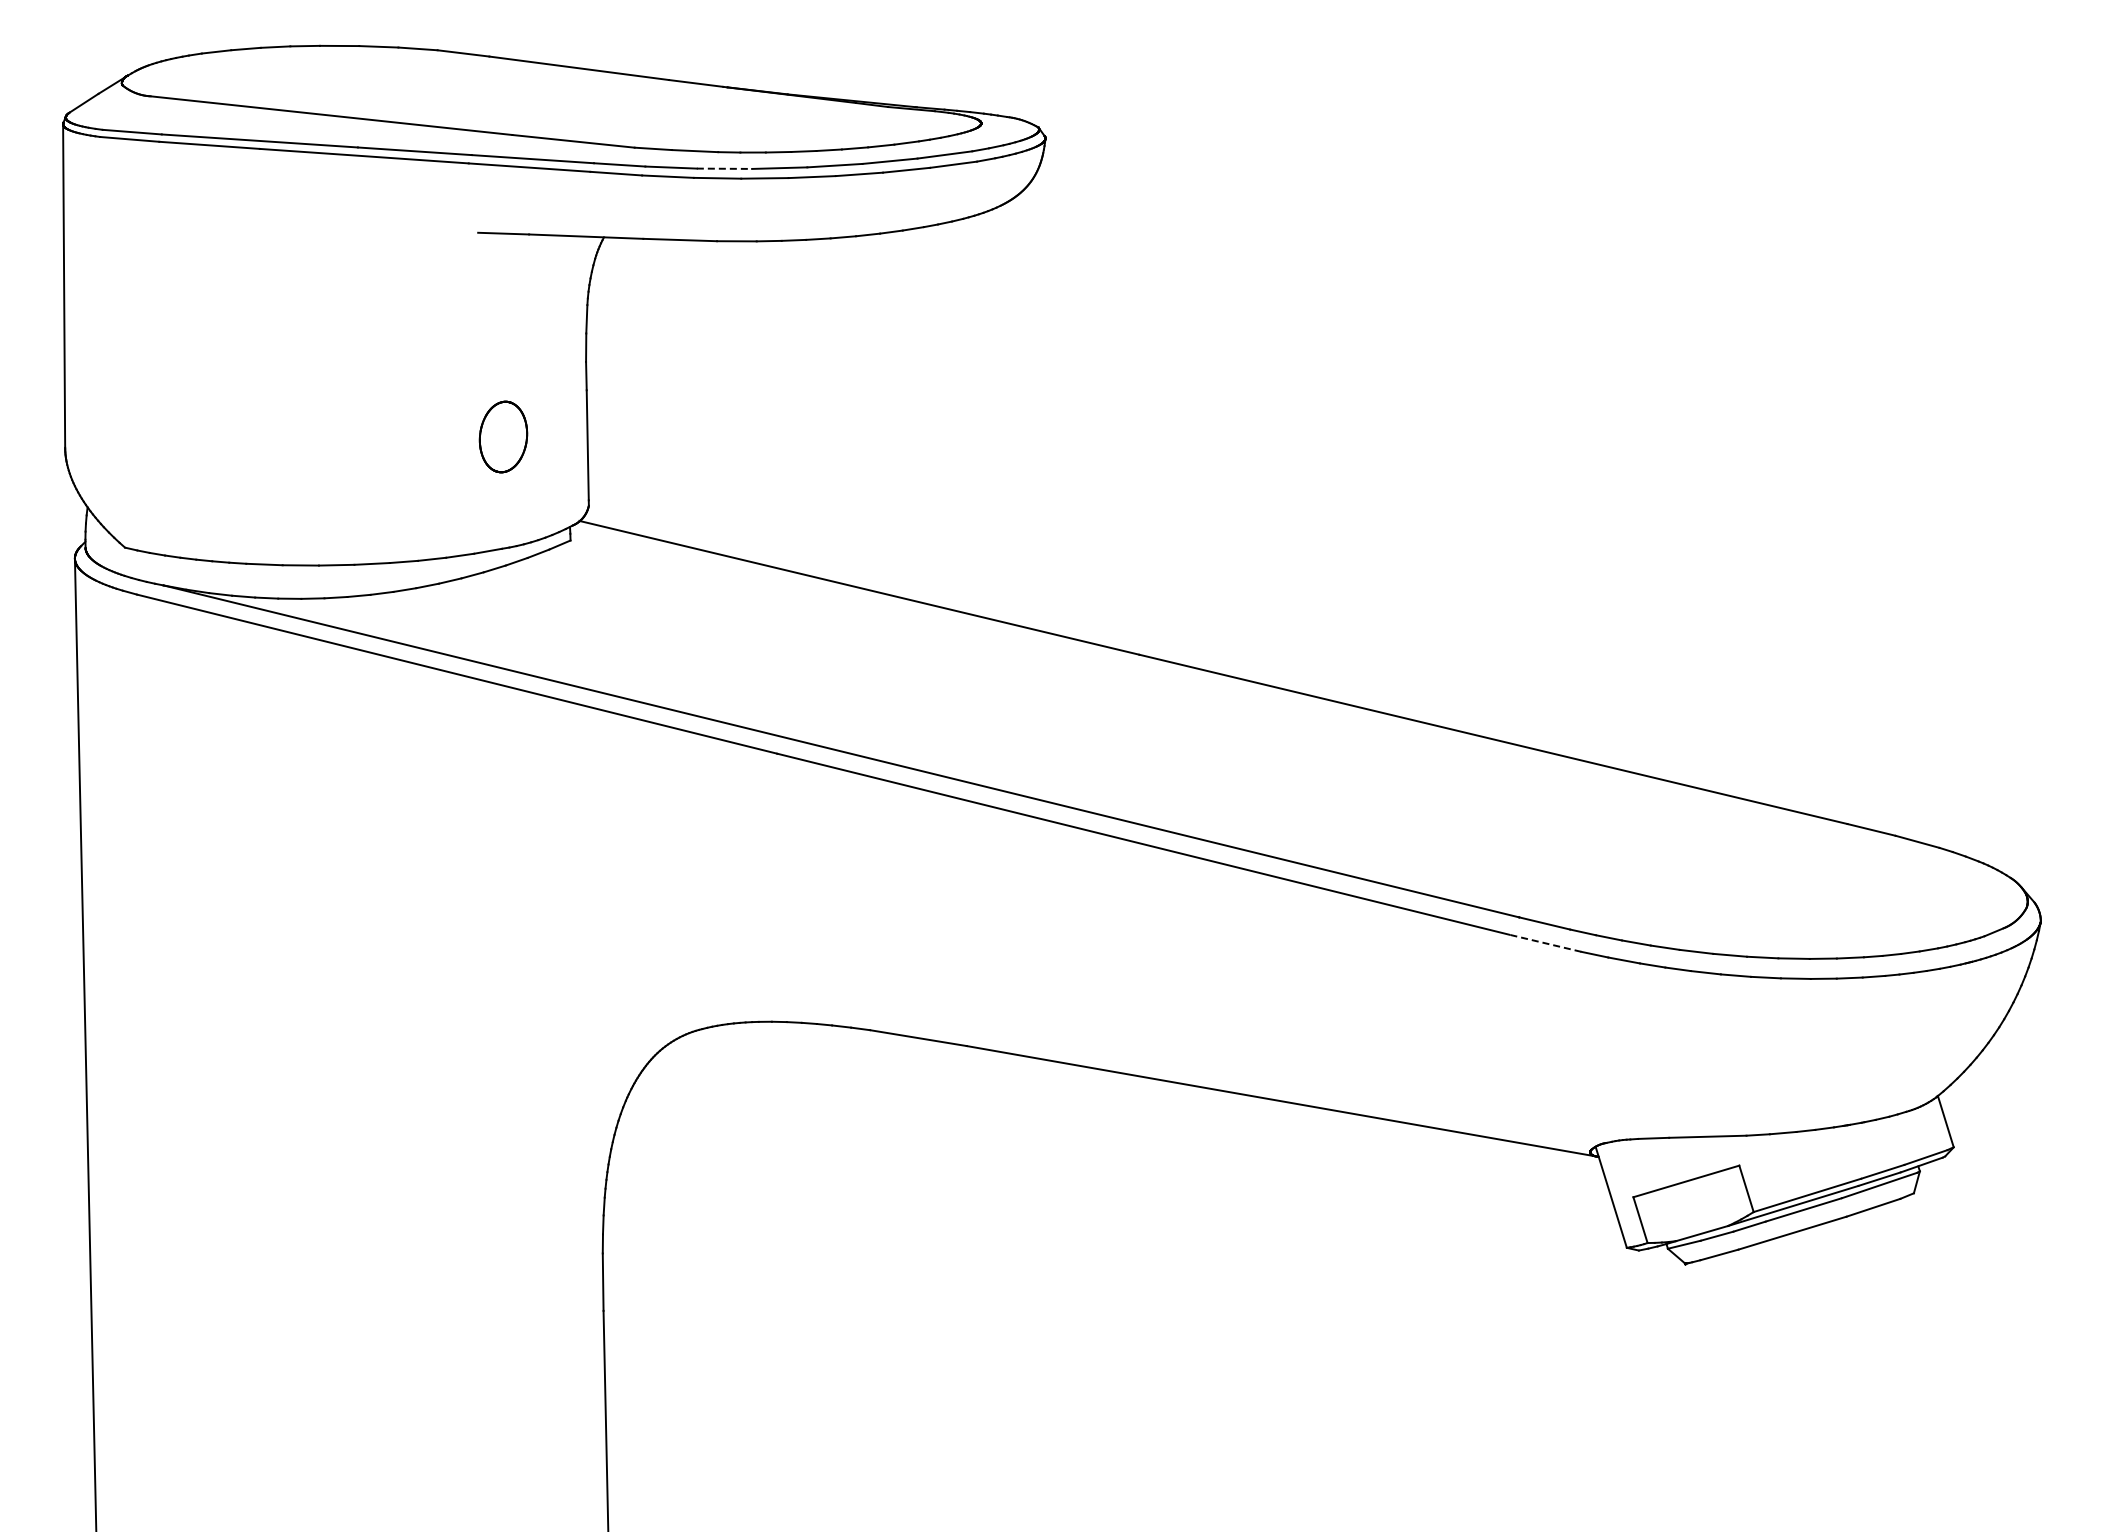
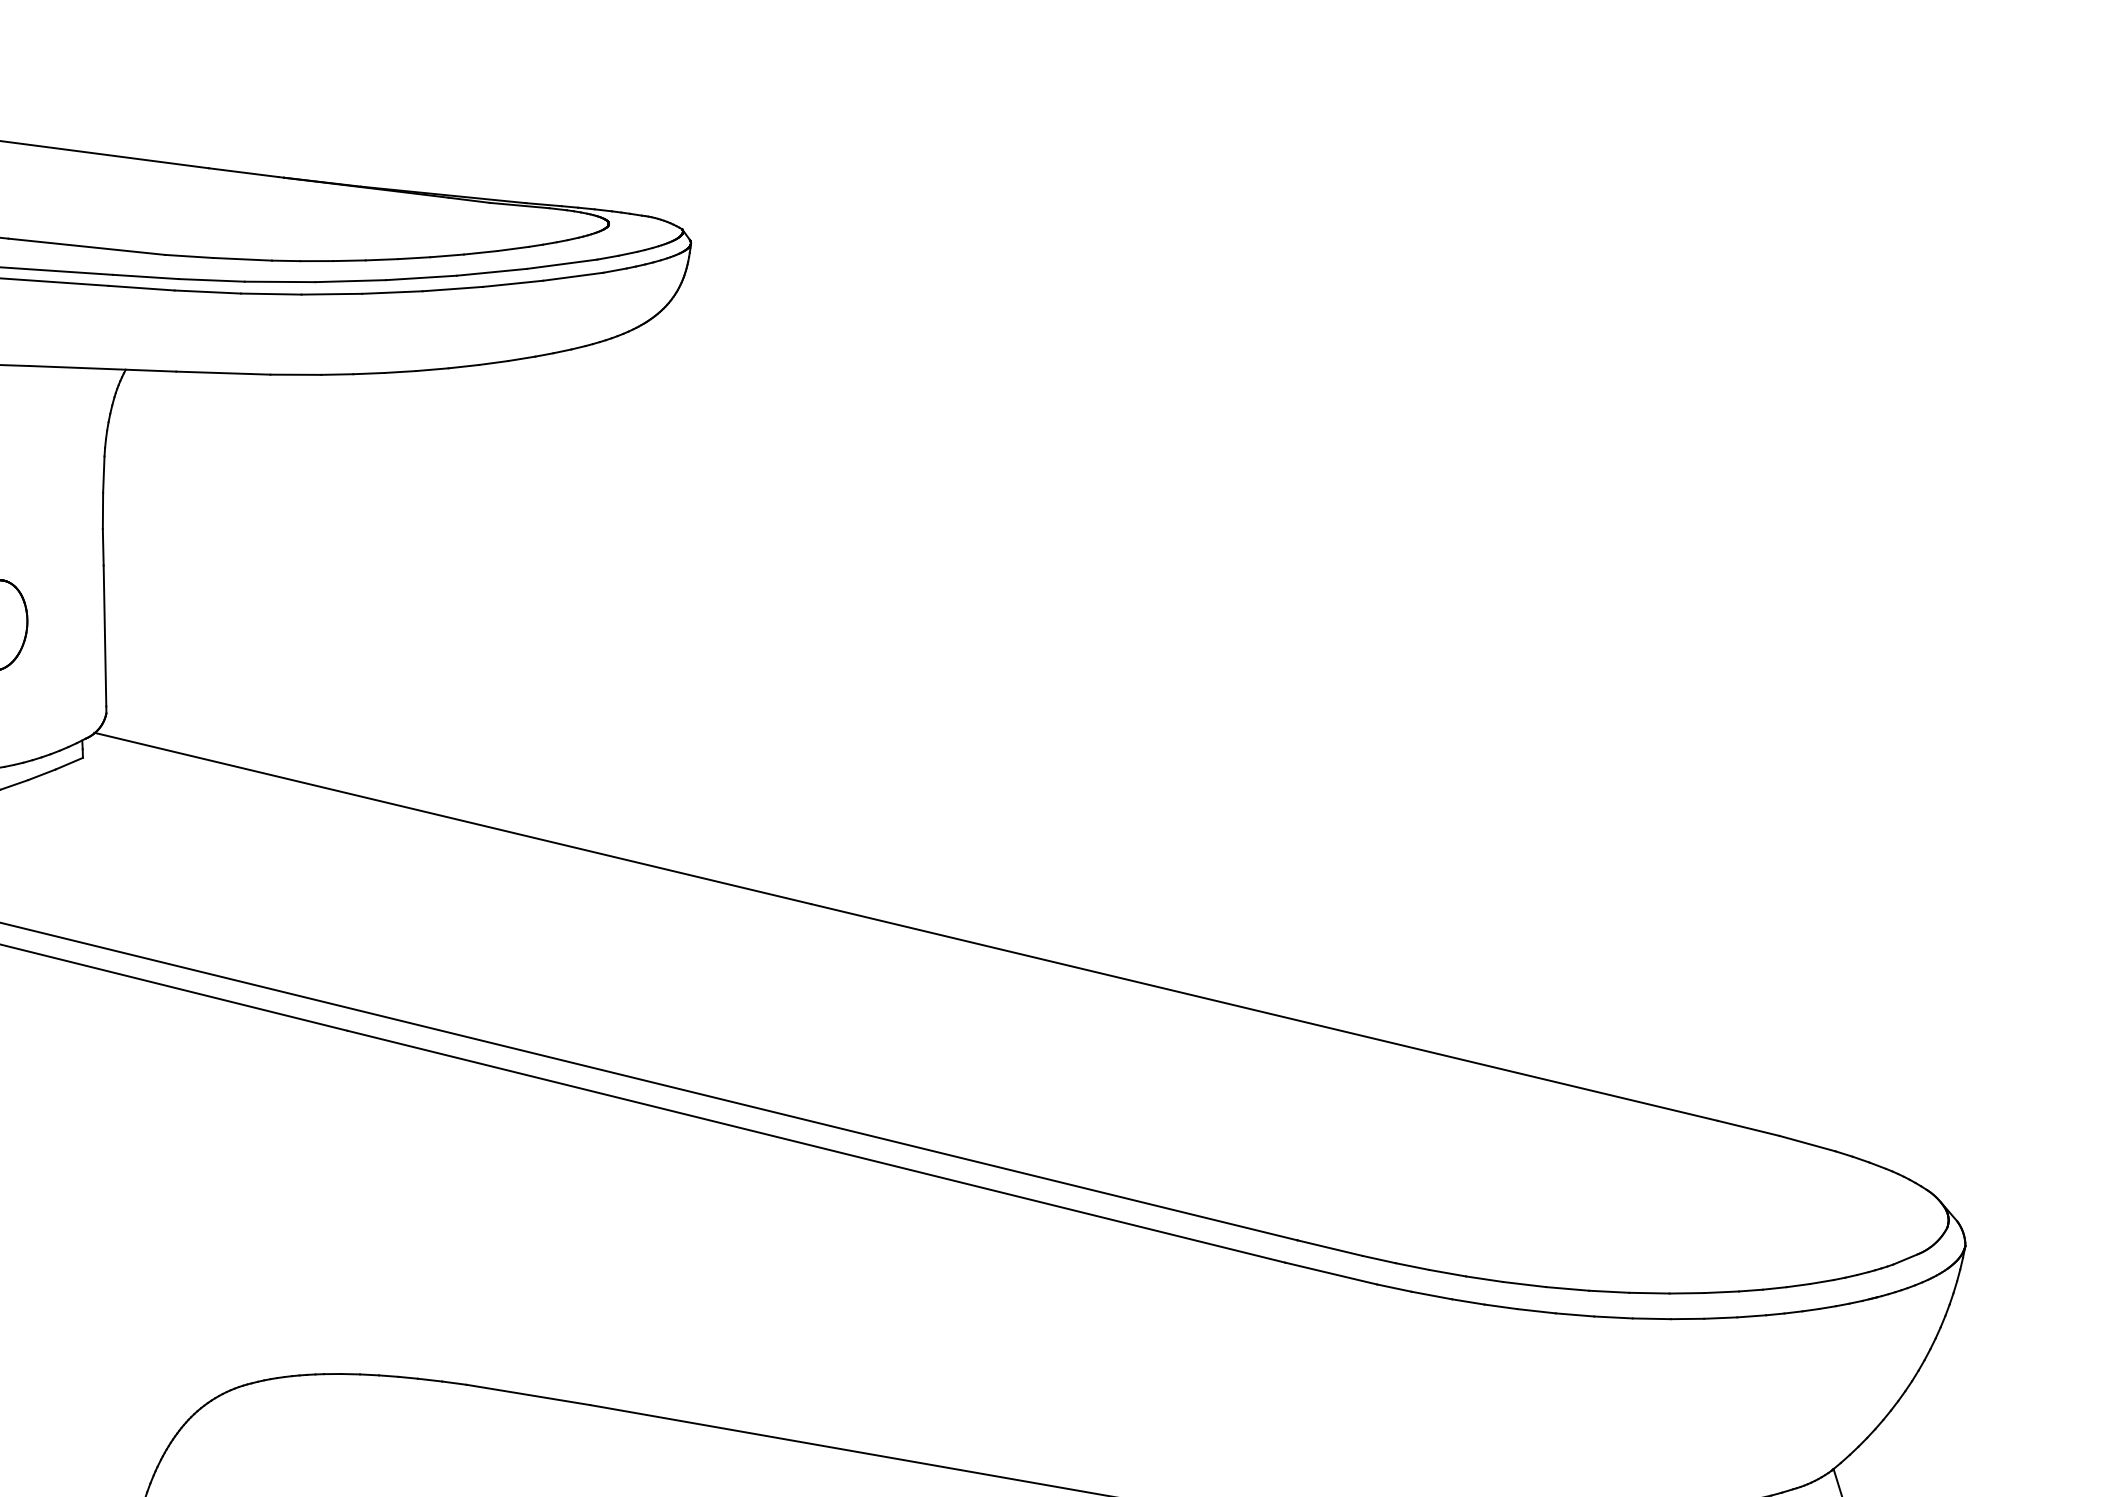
line: (724, 168) -> (280, 281), dashed -> solid
line: (1545, 943) -> (1331, 1273), dashed -> solid

